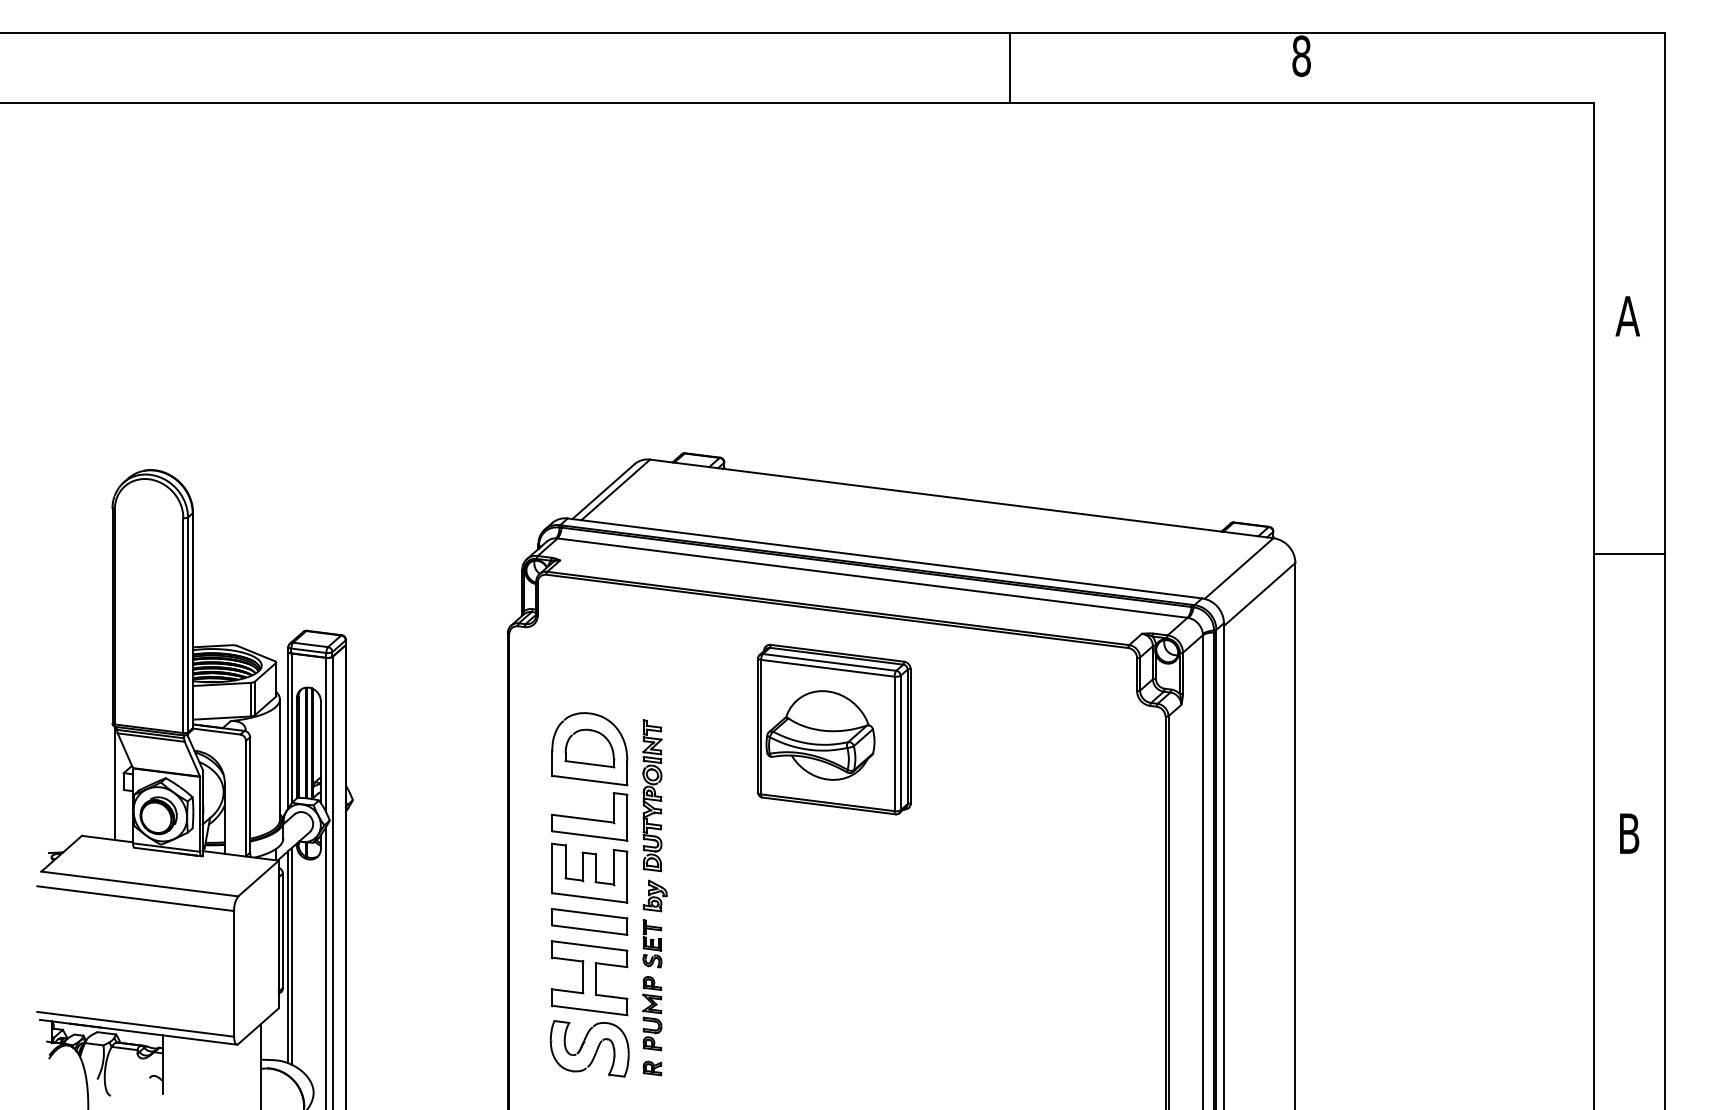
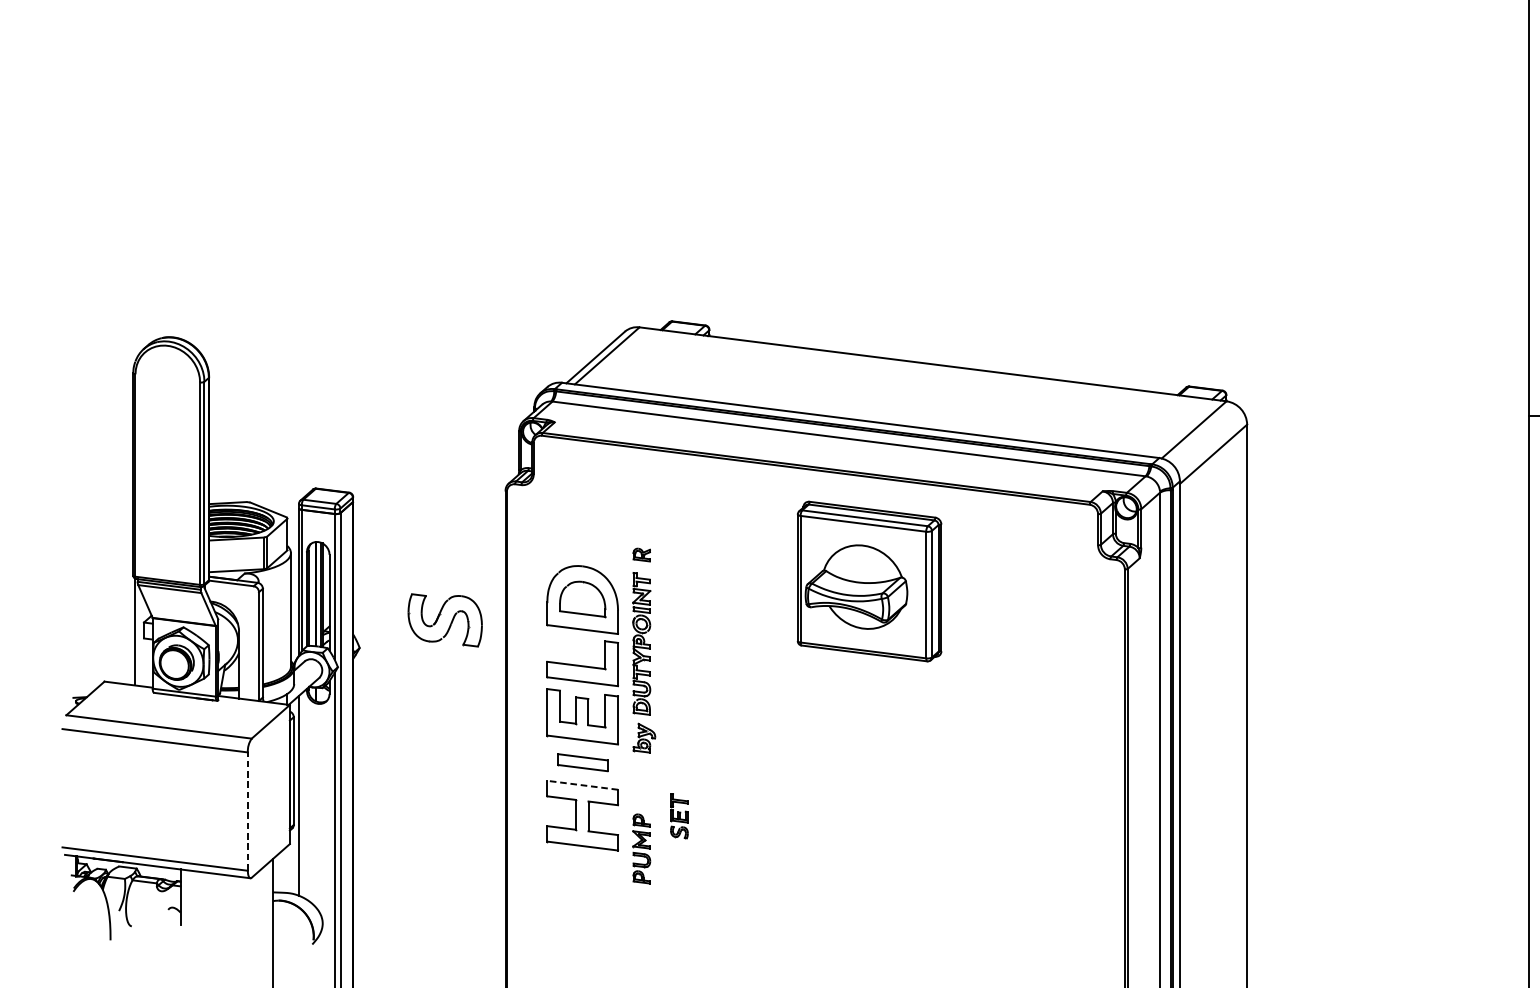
part: (834, 729) -> (869, 581), moved
part: (589, 921) -> (582, 762), size x0.7
part: (652, 943) -> (679, 815), moved
line: (589, 945) -> (582, 784), solid -> dashed
line: (291, 956) -> (301, 795), removed
line: (234, 973) -> (248, 811), solid -> dashed
part: (589, 1048) -> (444, 620), moved
part: (652, 1068) -> (641, 555), moved

